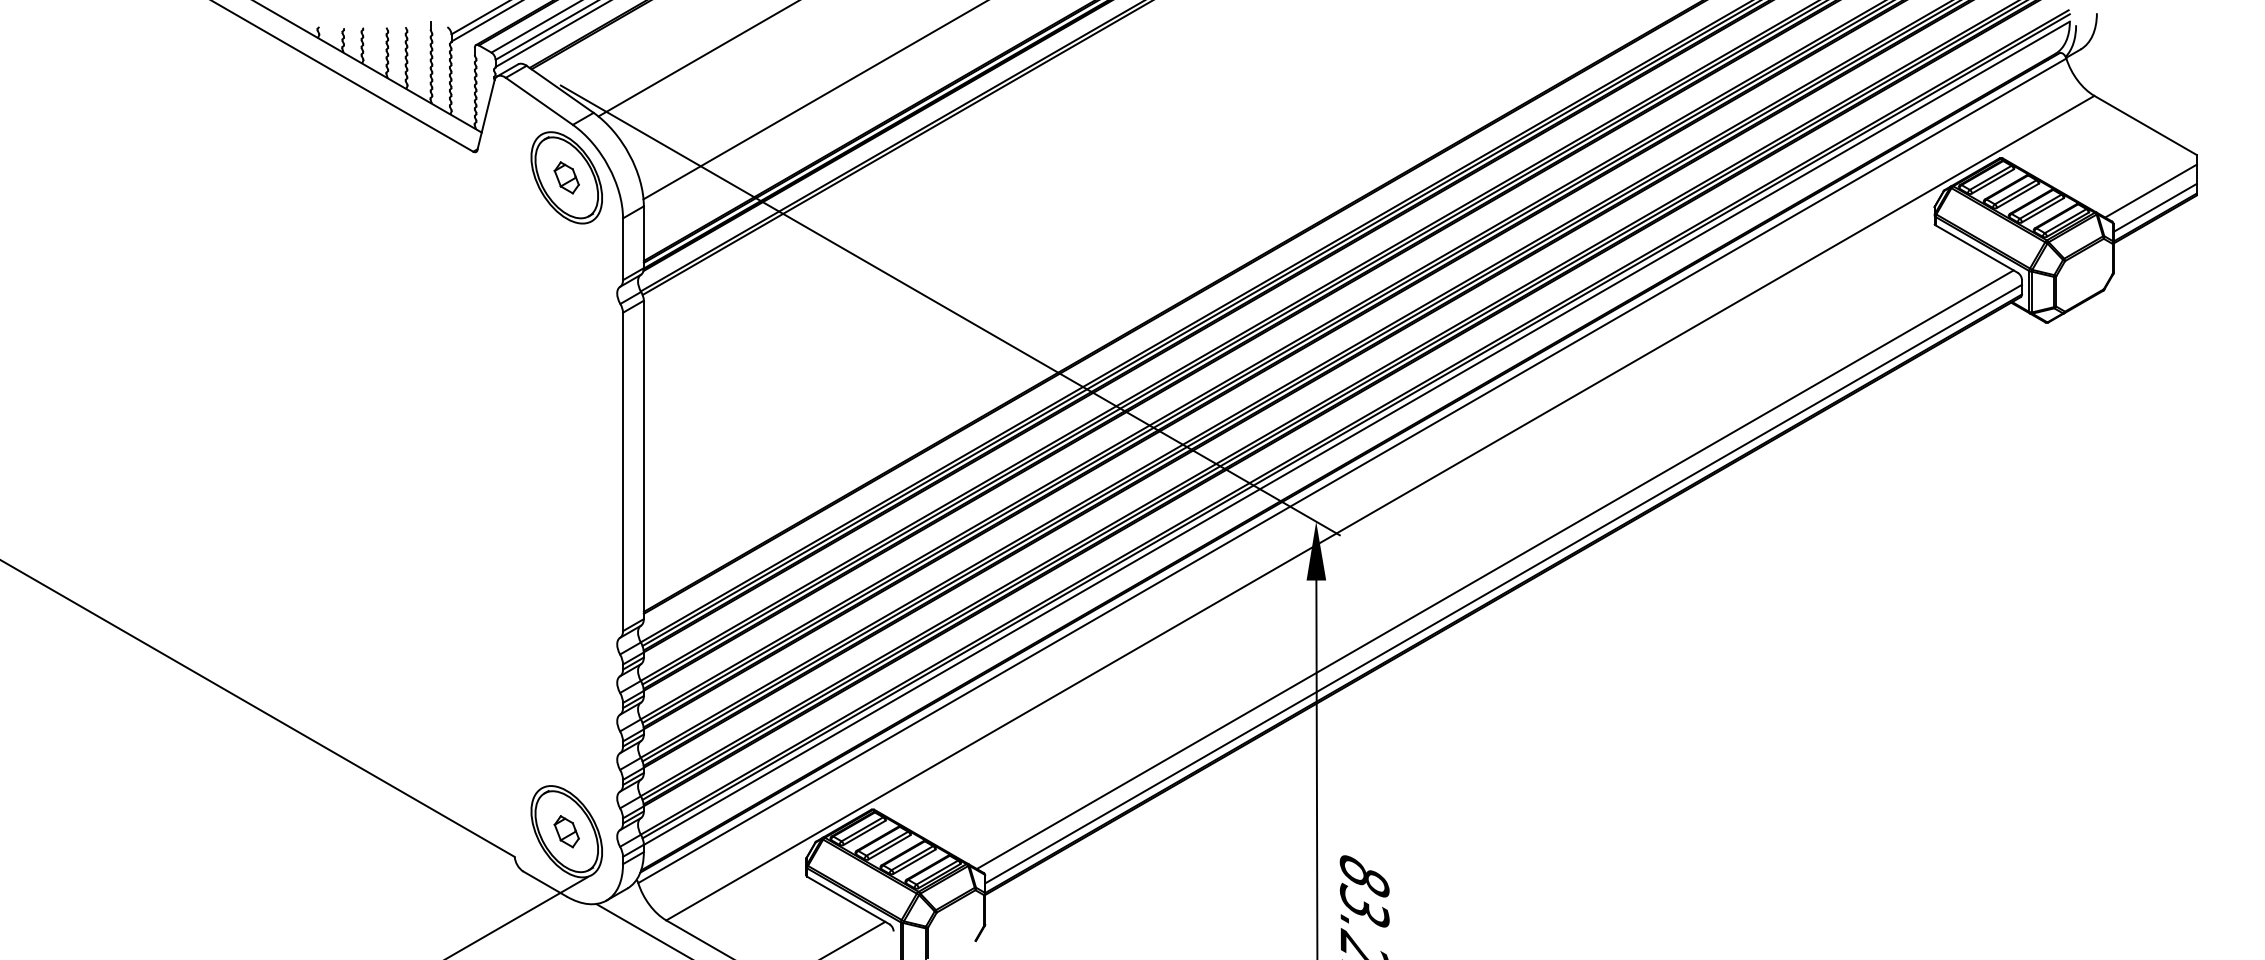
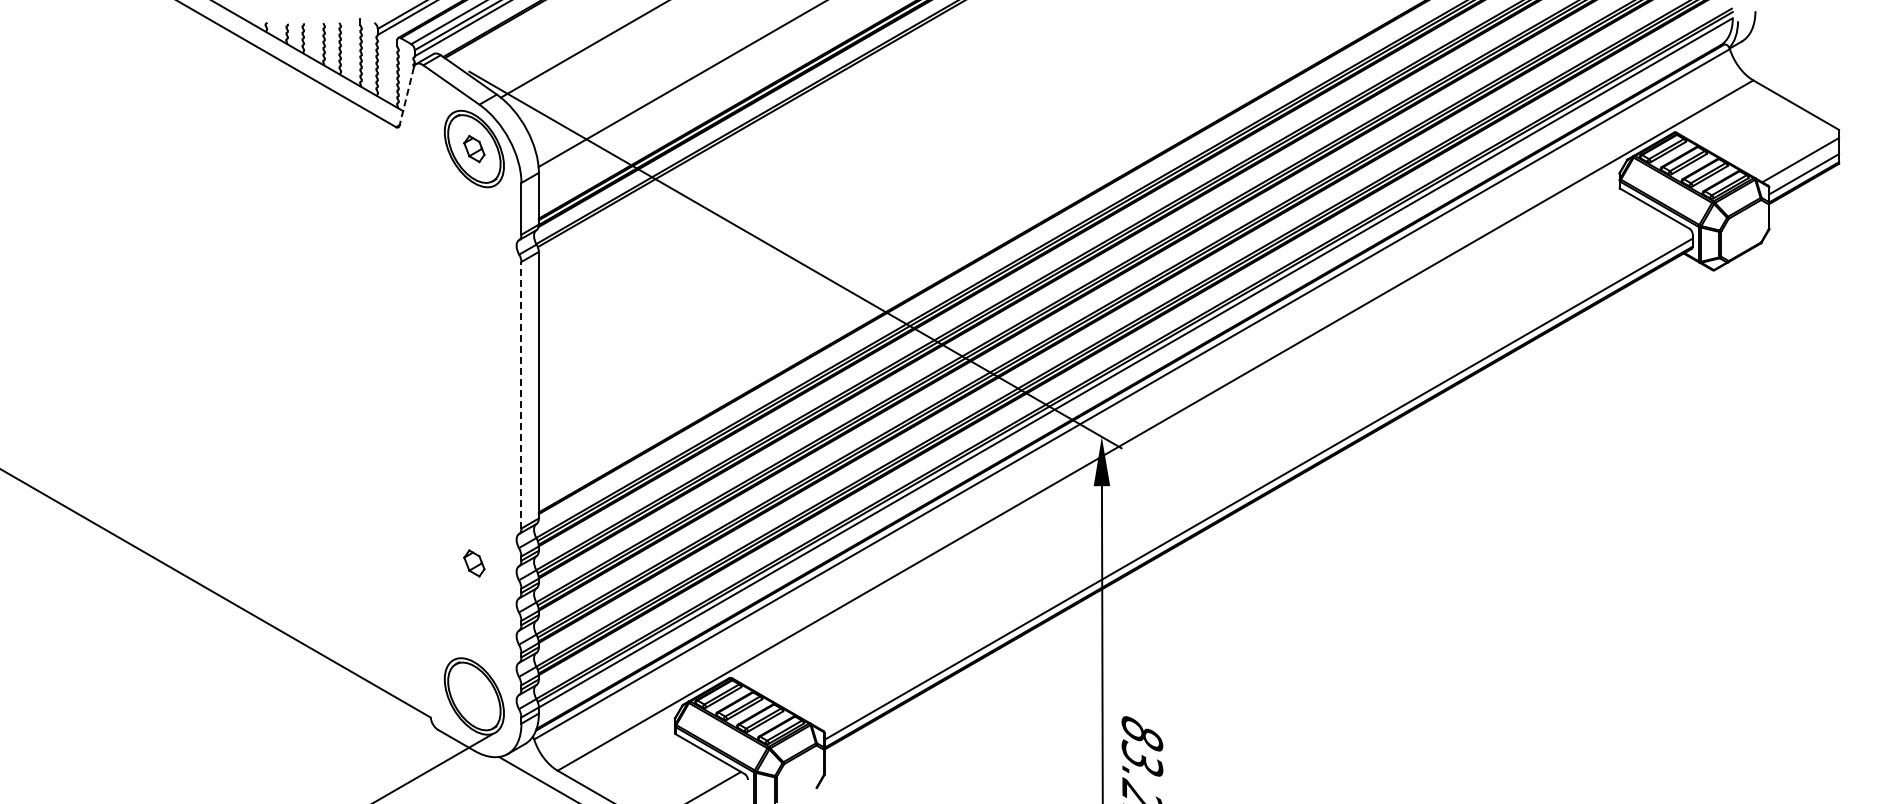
line: (485, 116) -> (406, 97), solid -> dashed
line: (623, 471) -> (521, 394), solid -> dashed
line: (1495, 568) -> (1251, 476), removed
part: (566, 831) -> (474, 563), moved

